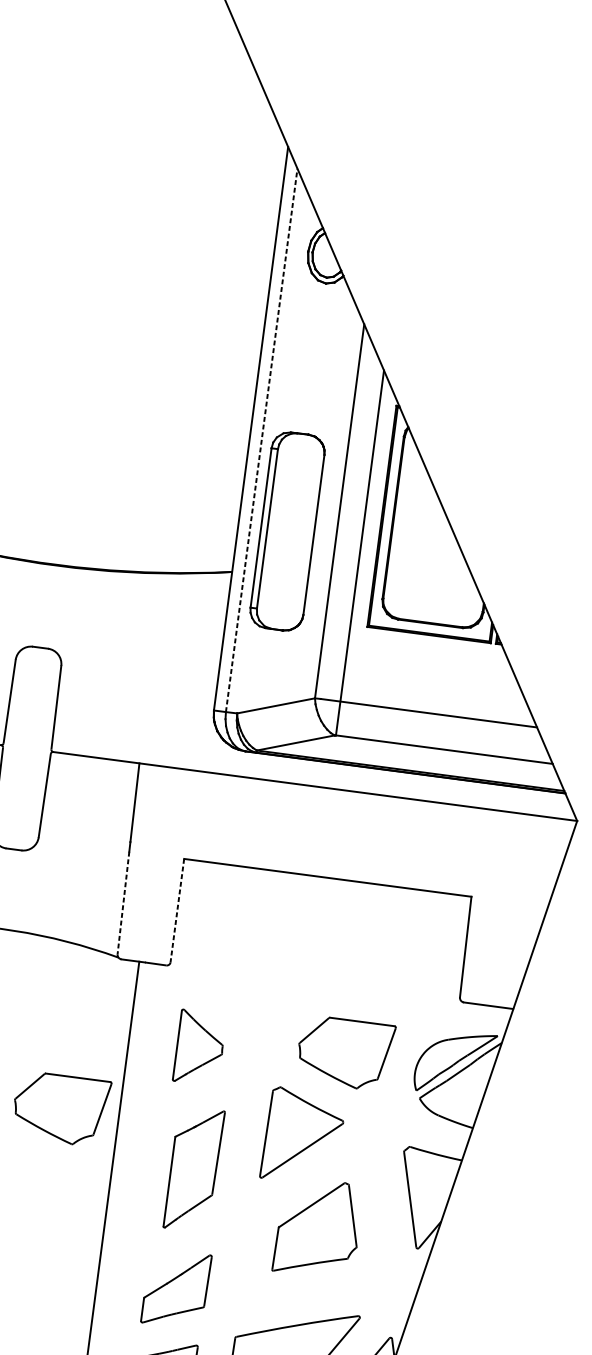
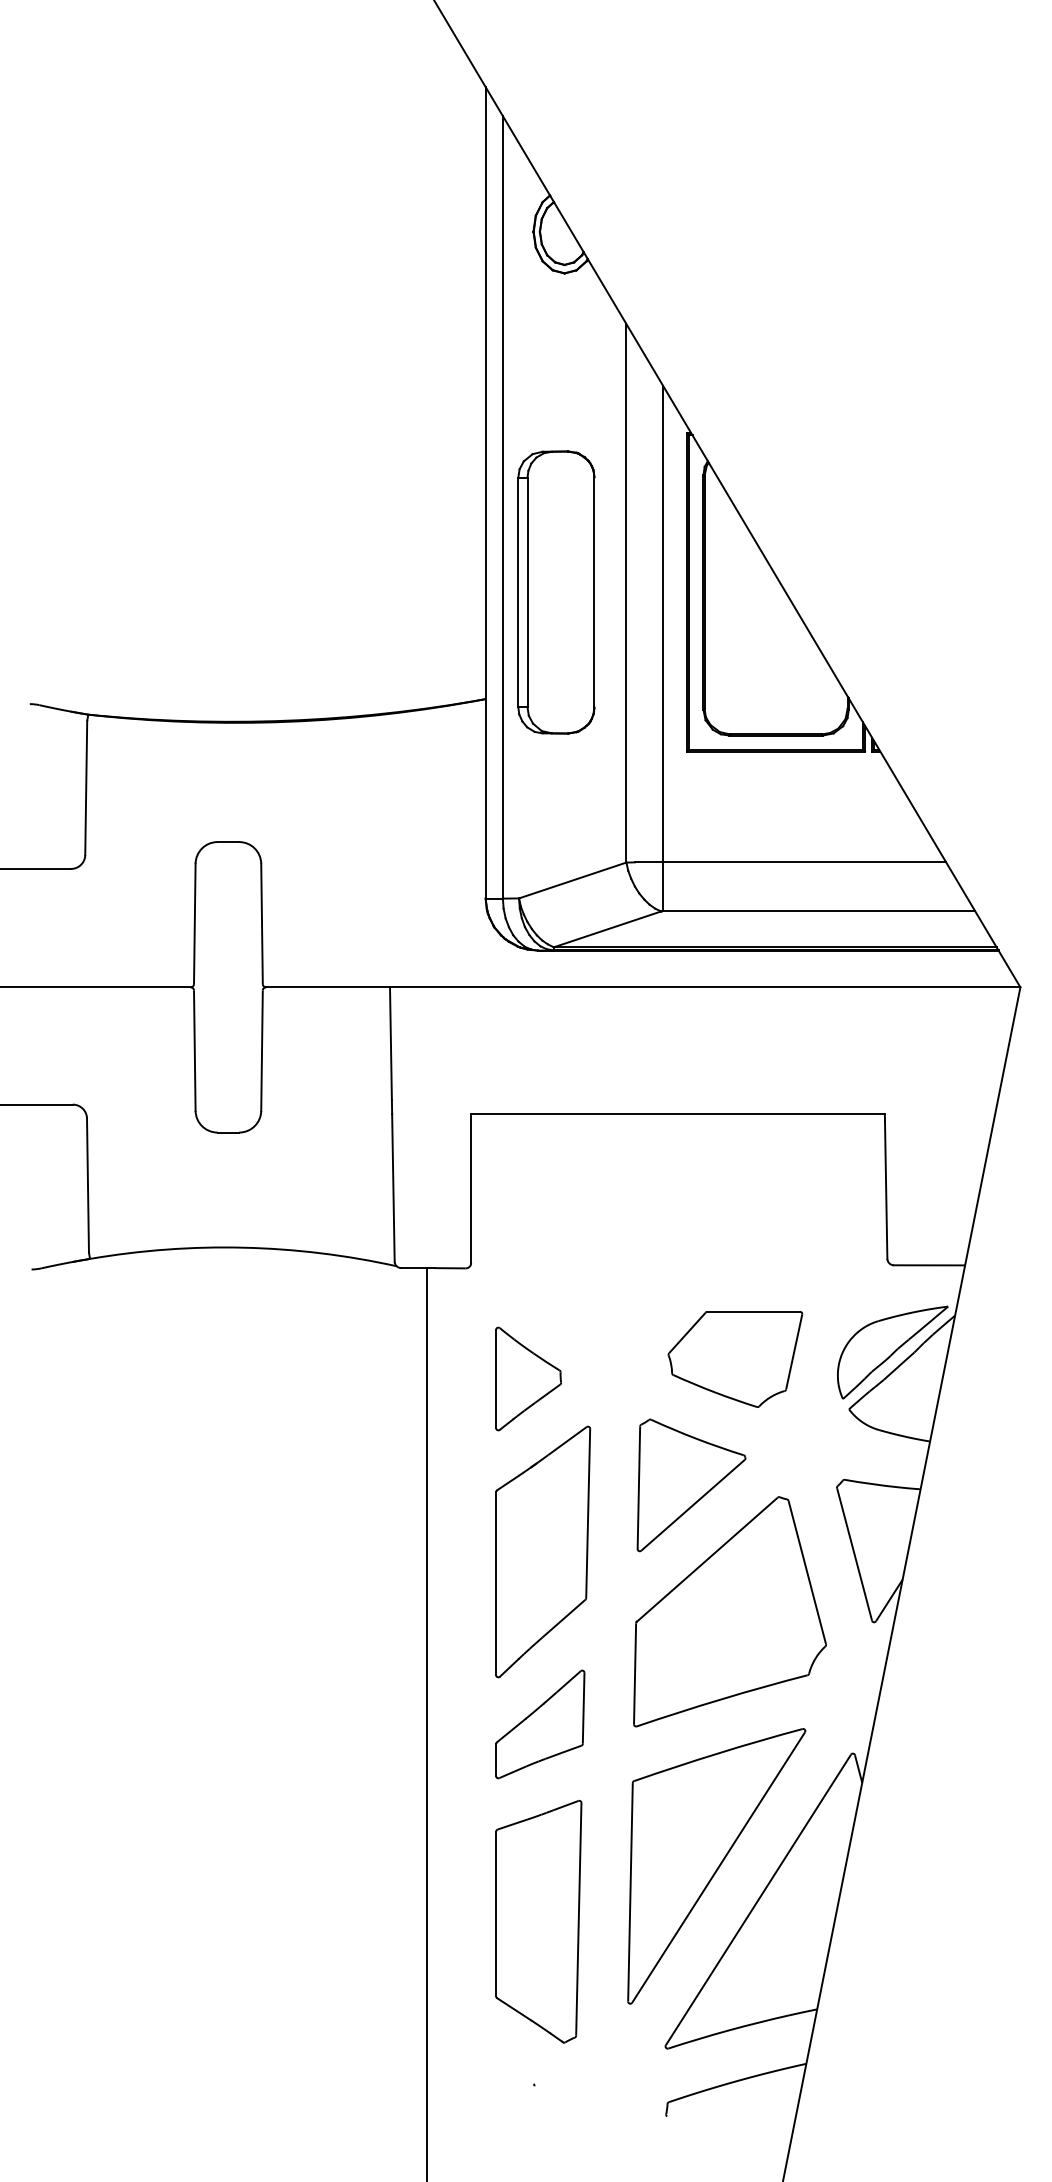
line: (261, 439) -> (502, 506), dashed -> solid
part: (287, 531) -> (556, 592), moved
line: (123, 902) -> (393, 1187), dashed -> solid
line: (177, 911) -> (471, 1189), dashed -> solid
part: (61, 1109) -> (343, 1491), removed
part: (194, 1169) -> (543, 1551), size x1.43
part: (318, 1227) -> (729, 1611), size x1.67

